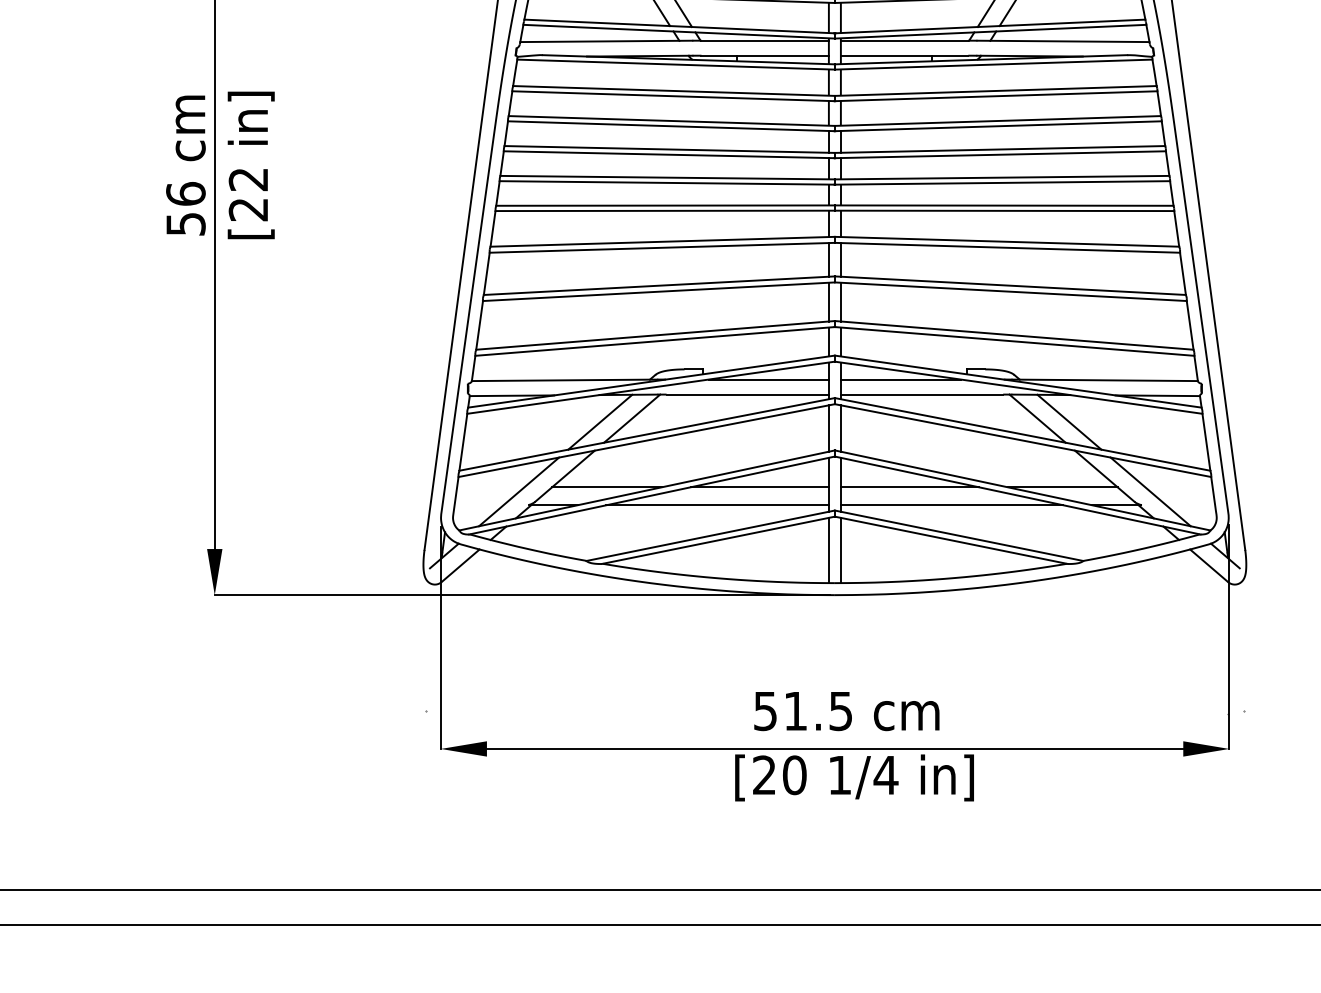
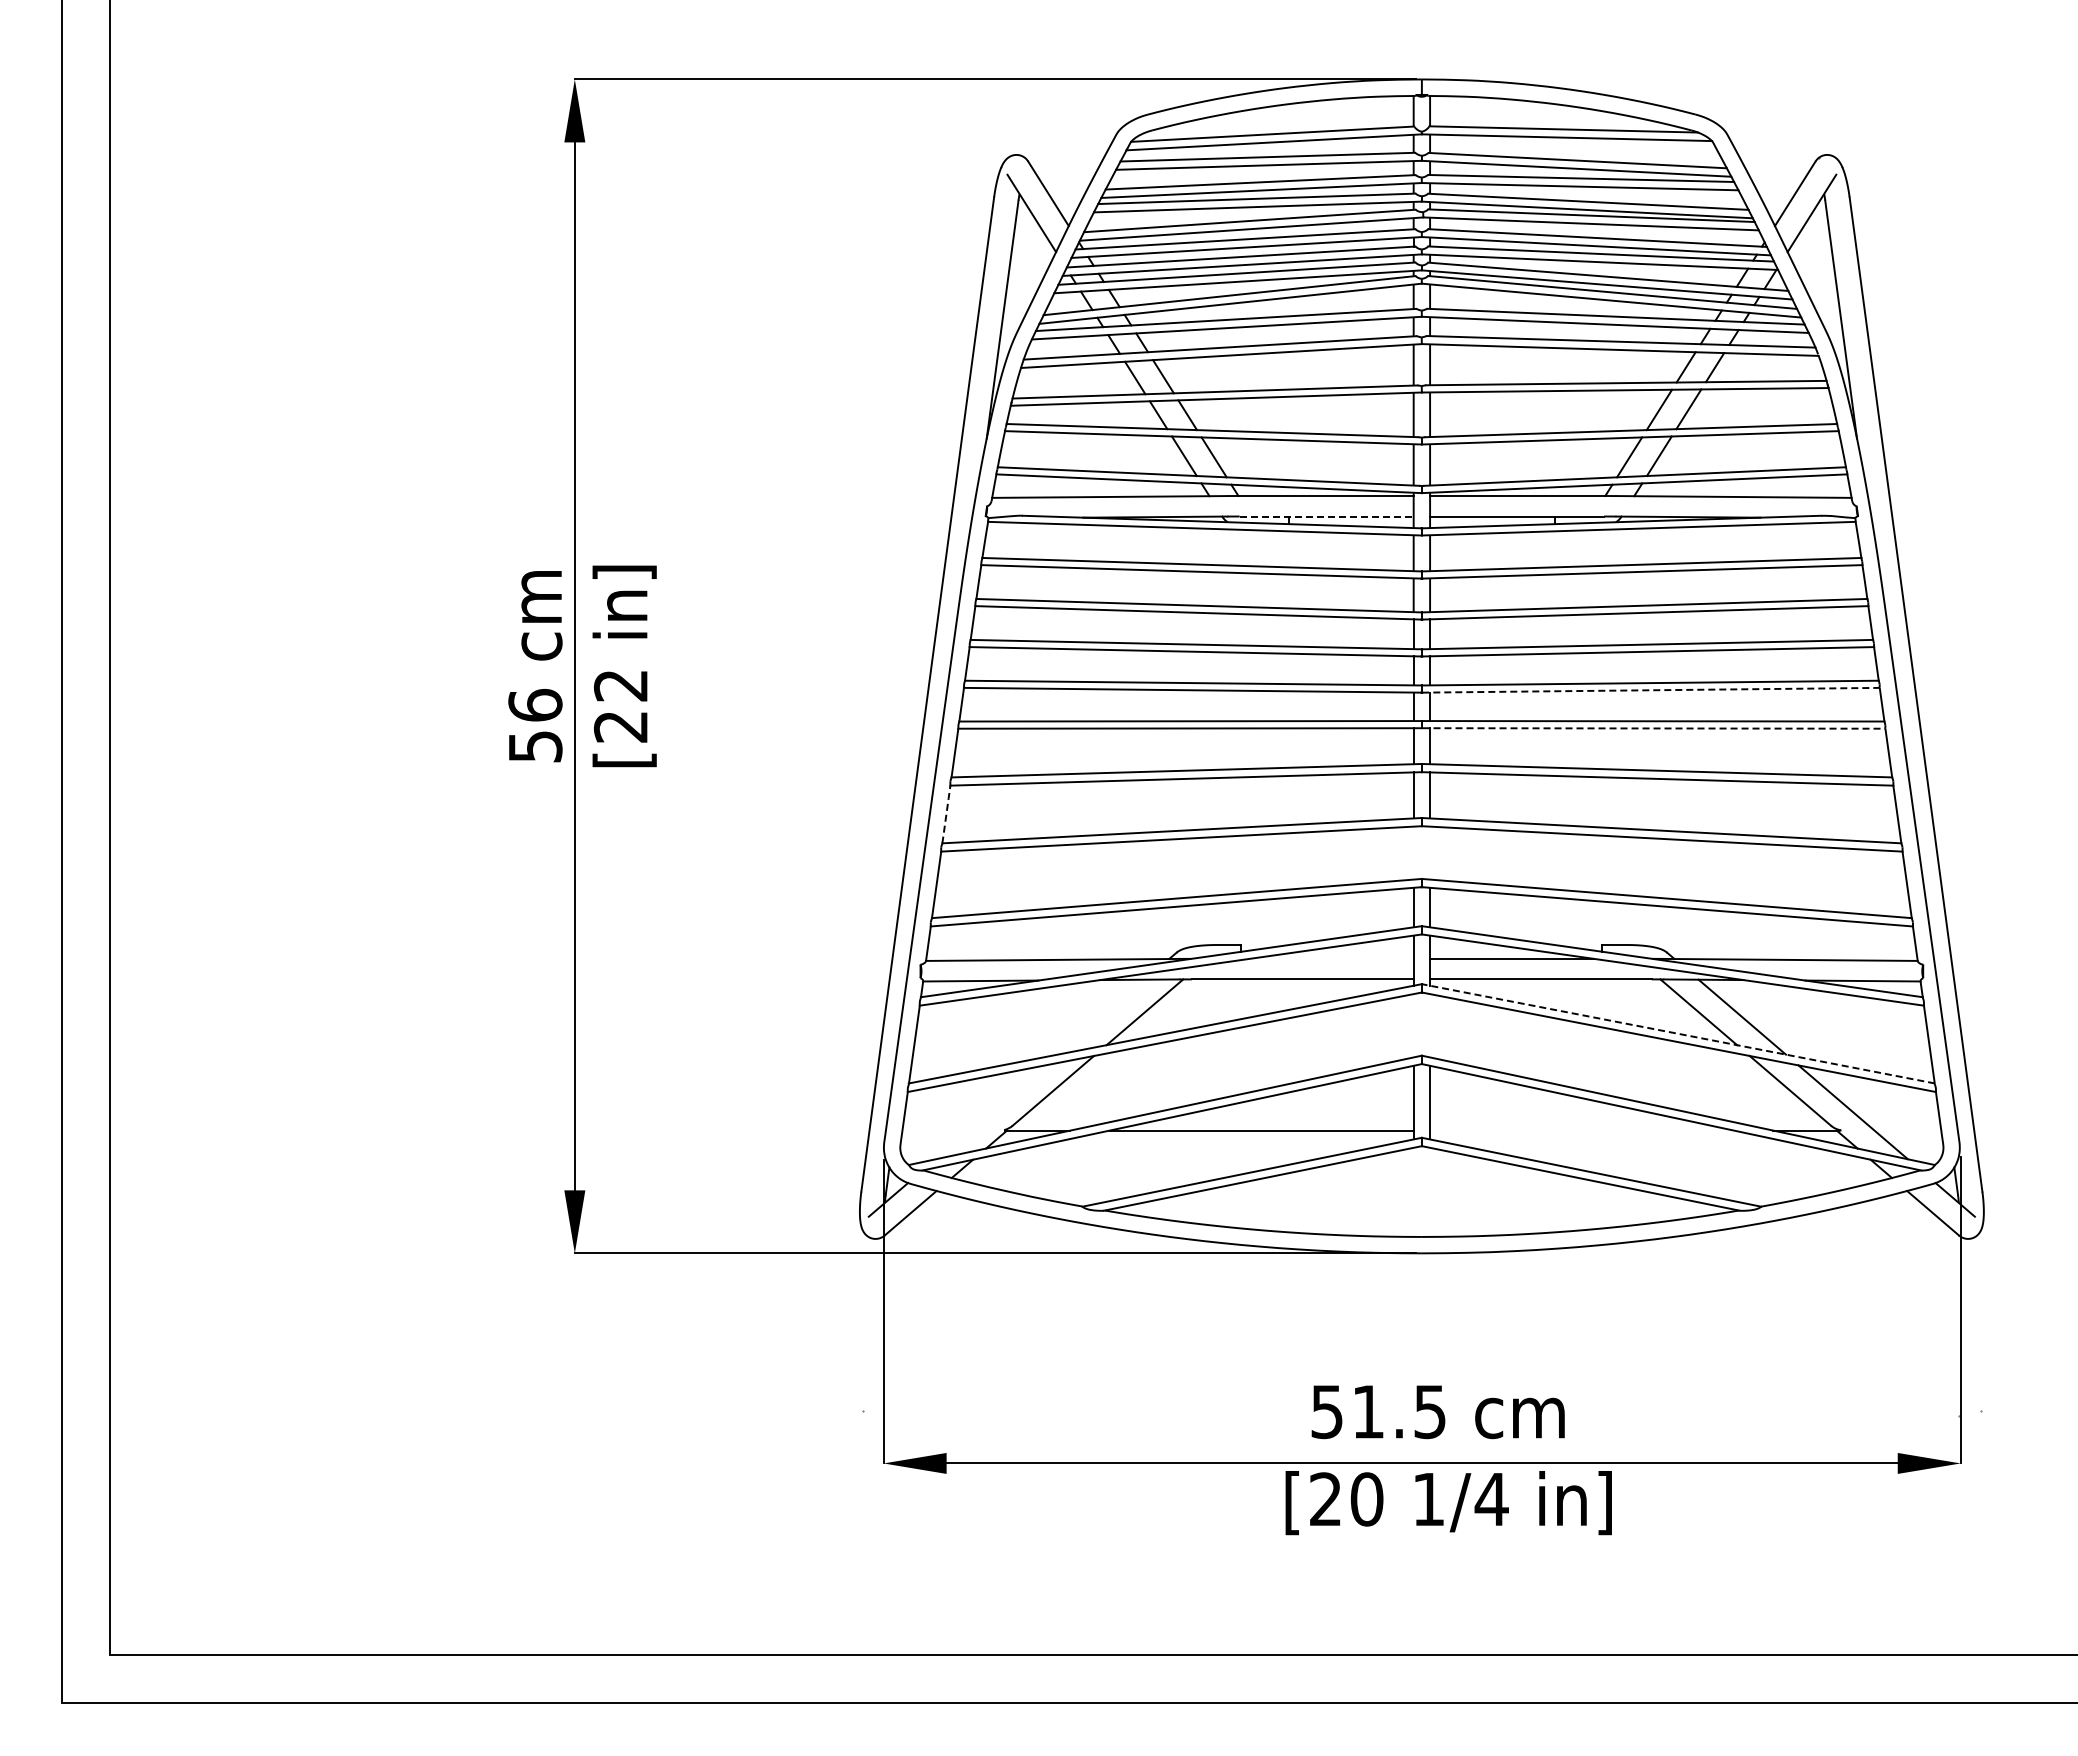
line: (765, 55) -> (1327, 516), solid -> dashed
line: (1002, 183) -> (1651, 690), solid -> dashed
line: (1005, 210) -> (1654, 728), solid -> dashed
line: (486, 273) -> (946, 814), solid -> dashed
line: (828, 301) -> (1413, 852), removed
line: (841, 301) -> (1430, 852), removed
line: (768, 379) -> (1331, 958), removed
line: (600, 421) -> (1101, 1016), removed
line: (828, 428) -> (1413, 1025), removed
line: (841, 428) -> (1430, 1025), removed
line: (1022, 434) -> (1677, 1033), solid -> dashed
line: (606, 486) -> (1110, 1105), removed
line: (759, 486) -> (1319, 1105), removed
line: (910, 486) -> (1524, 1105), removed
line: (1062, 486) -> (1732, 1105), removed
line: (519, 492) -> (990, 1112), removed
line: (952, 505) -> (1582, 1130), removed
line: (828, 549) -> (1413, 1191), removed
line: (841, 549) -> (1430, 1191), removed

